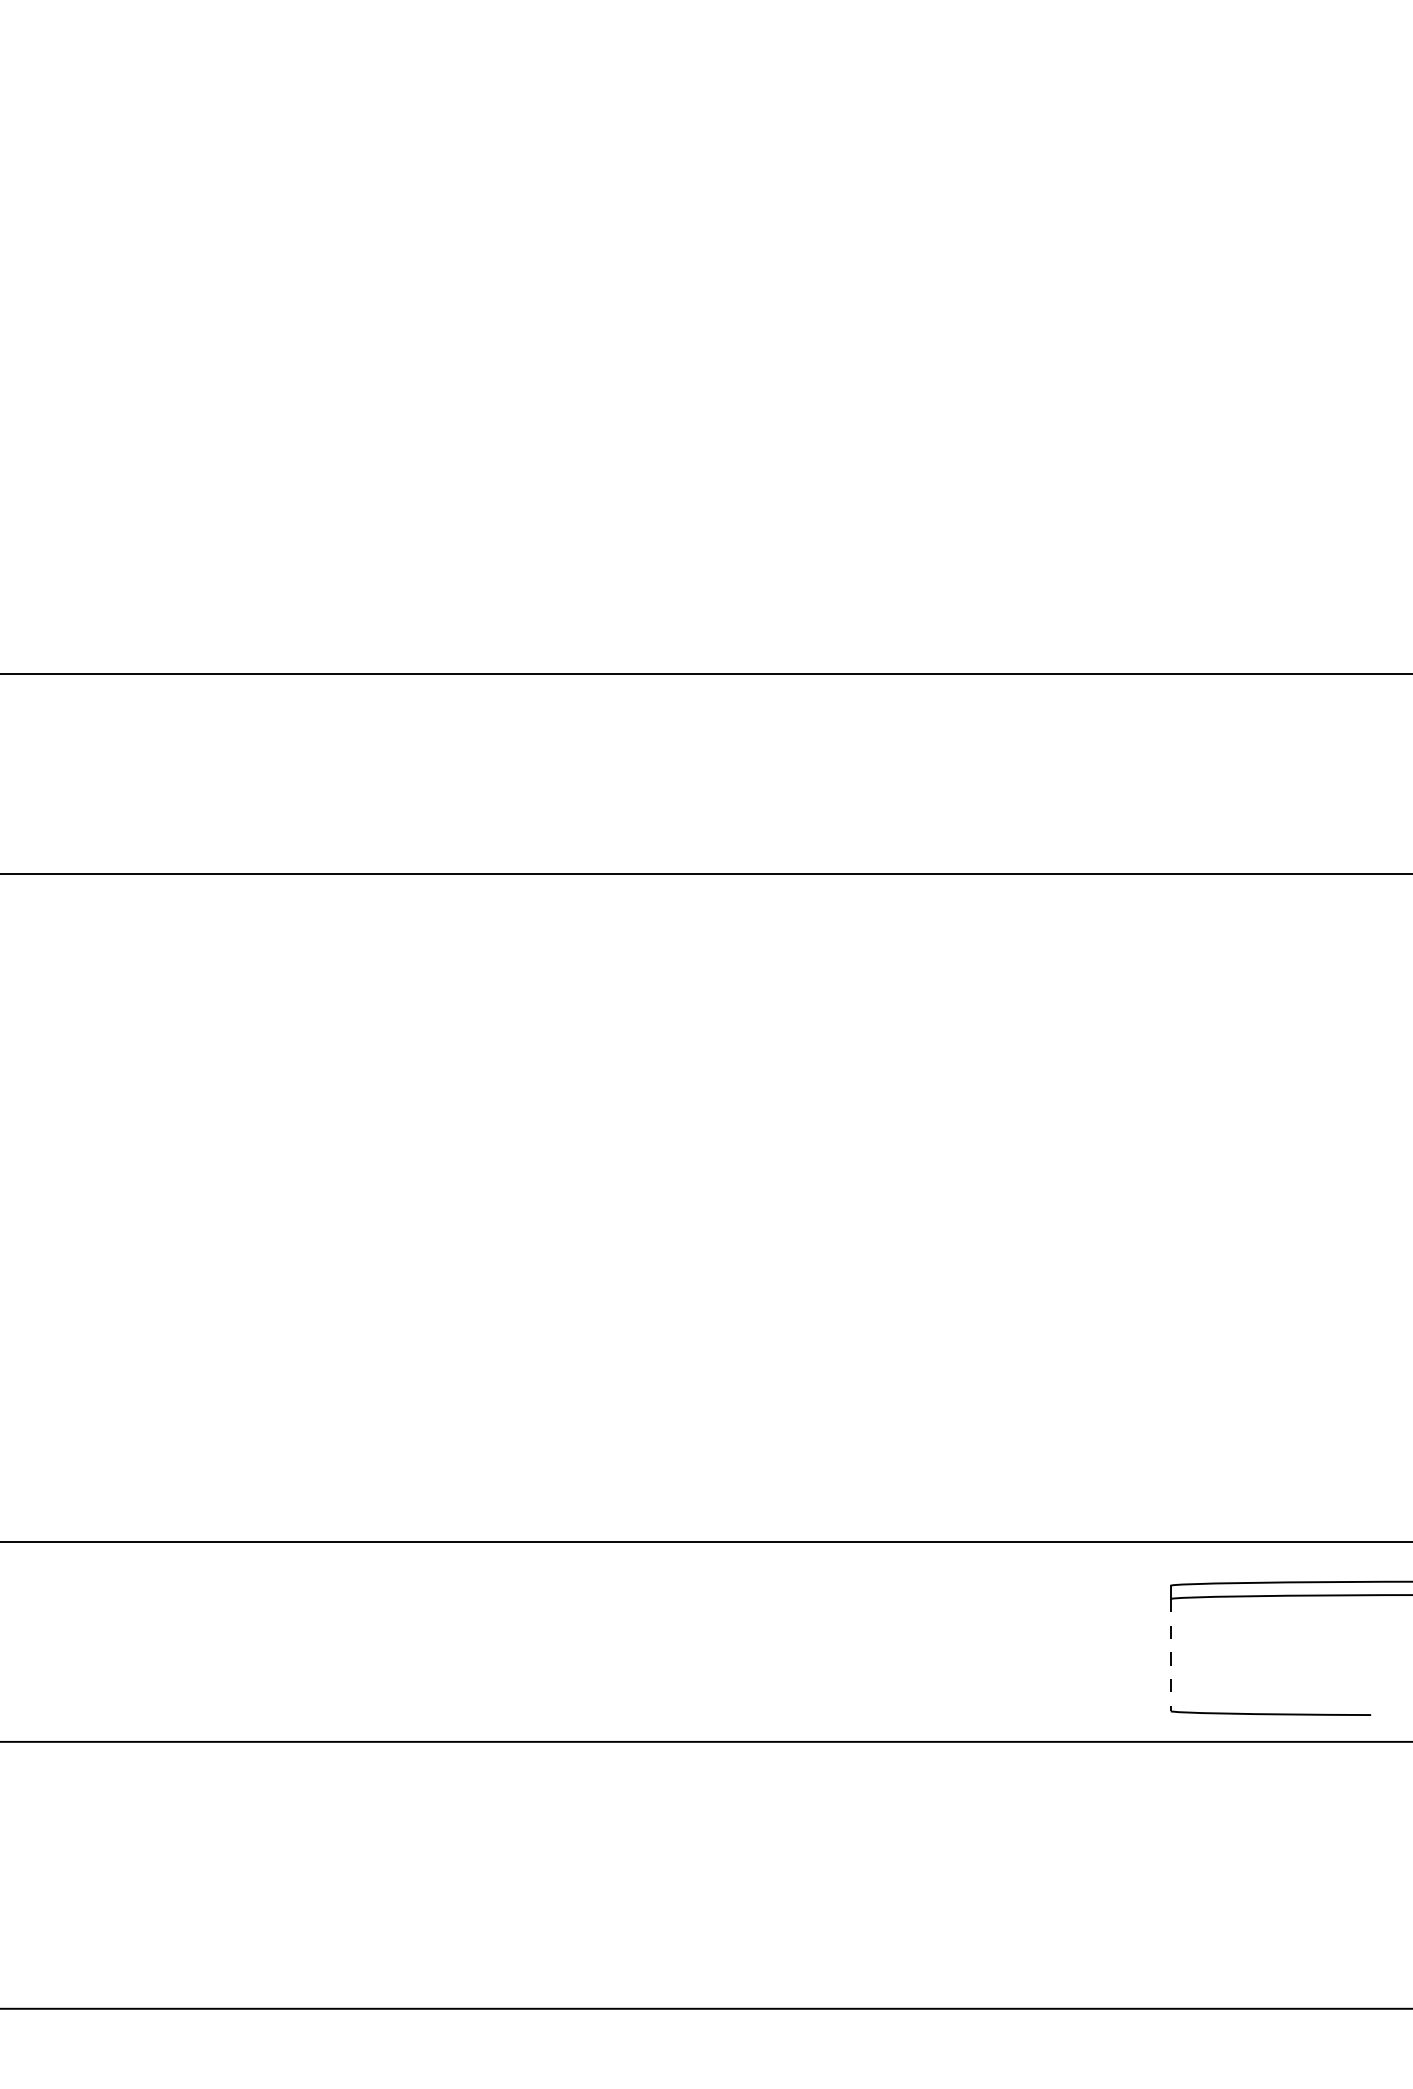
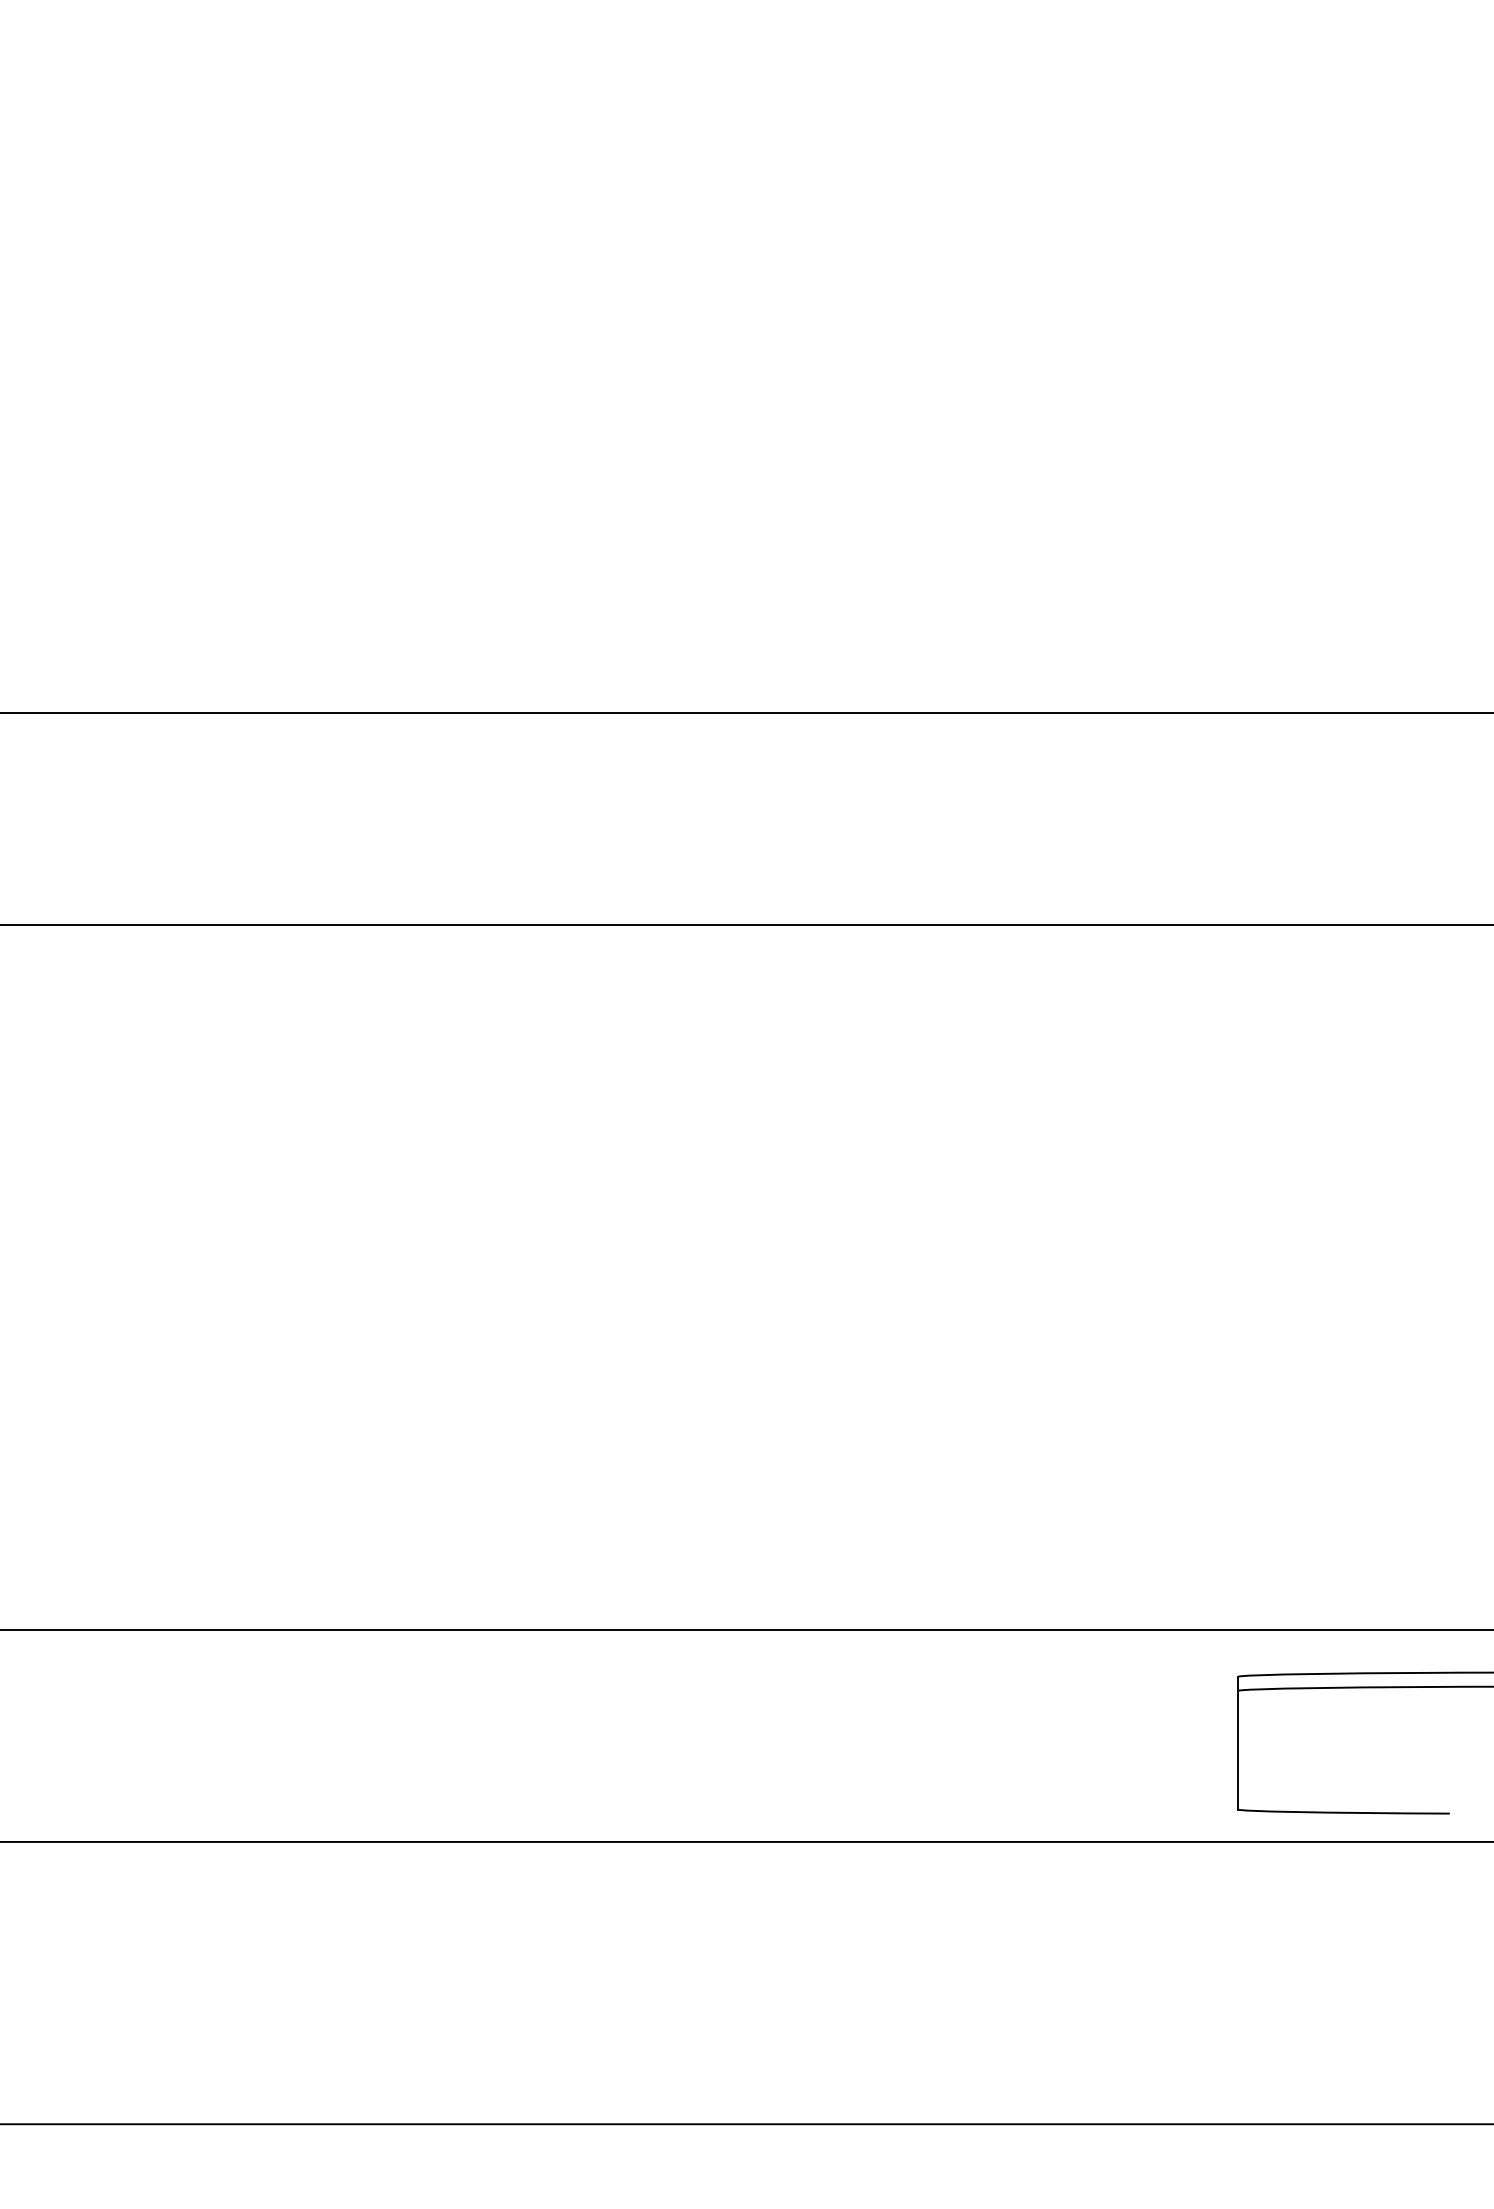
line: (1170, 1655) -> (1237, 1750), dashed -> solid

